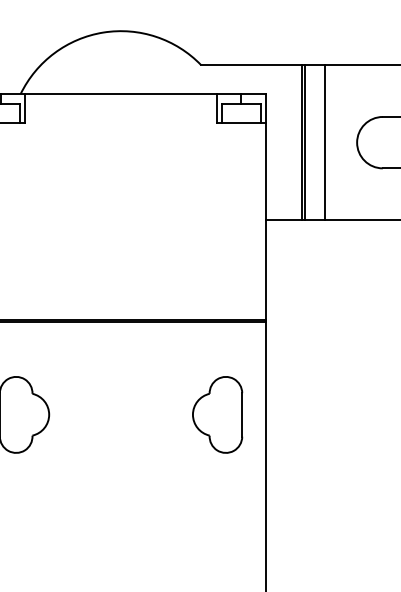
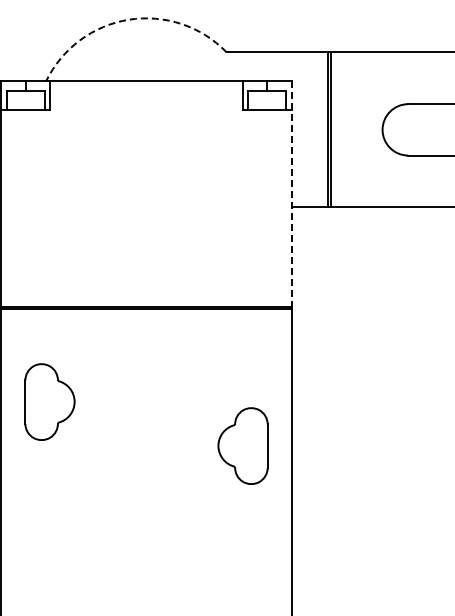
arc: (103, 32) -> (128, 19), solid -> dashed
line: (325, 142) -> (350, 129), removed
line: (266, 207) -> (291, 194), solid -> dashed
part: (217, 414) -> (242, 445), moved

